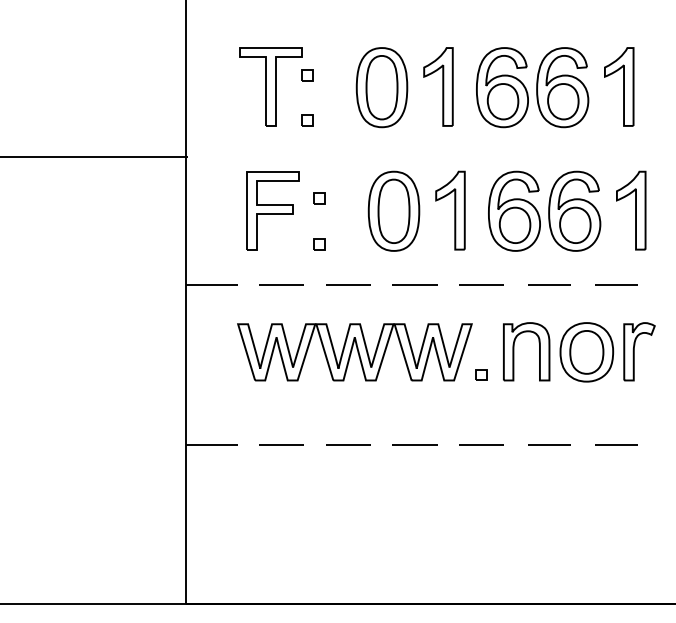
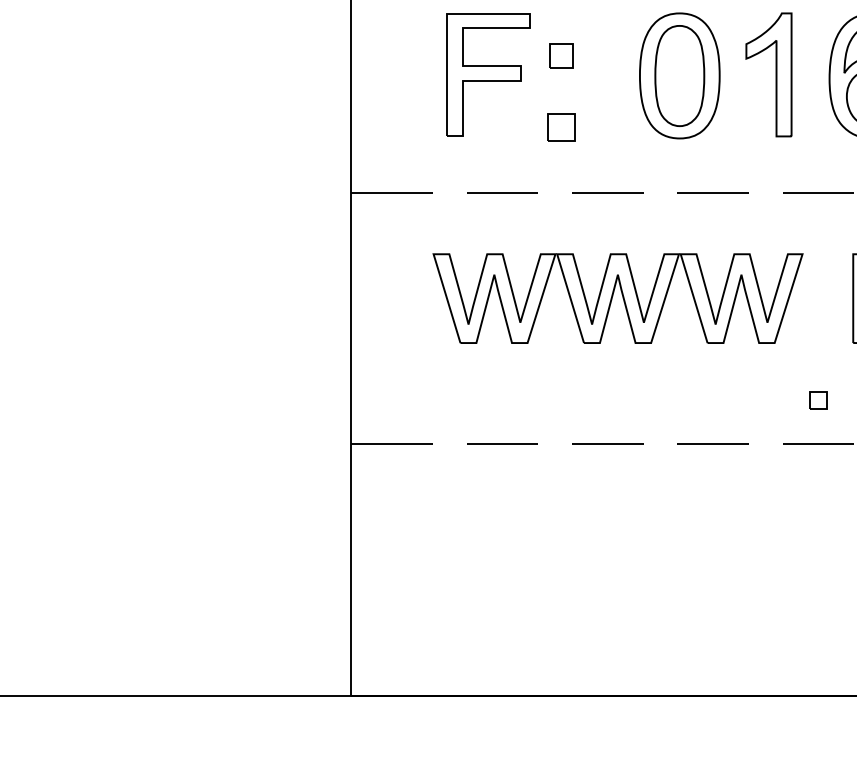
part: (319, 198) -> (562, 55), size x1.4
part: (319, 244) -> (562, 128), size x1.6
part: (481, 374) -> (817, 399), moved

